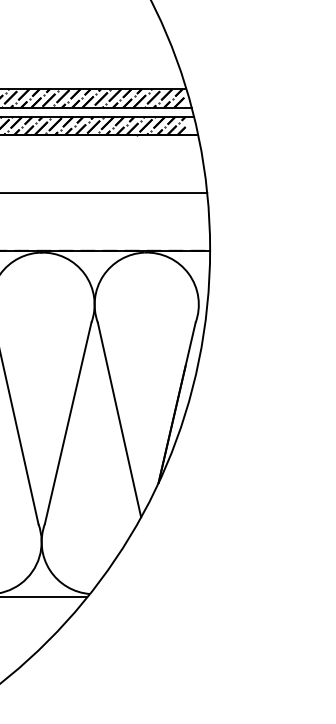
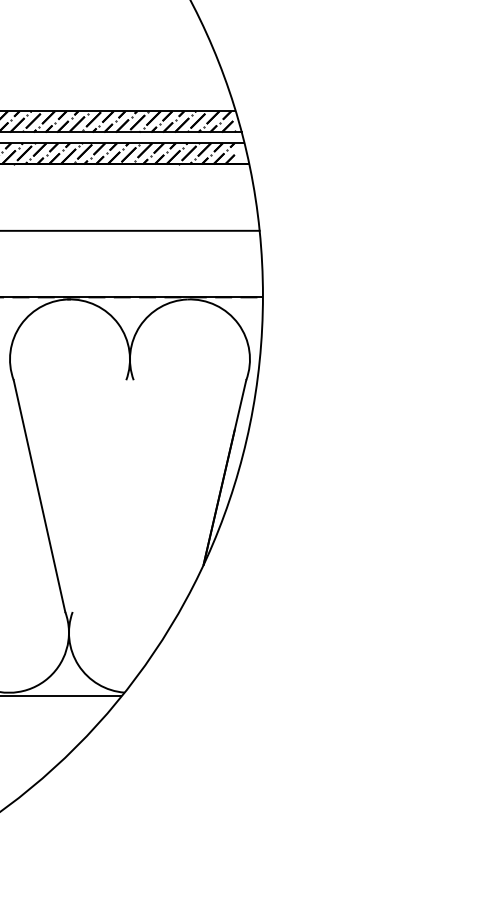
line: (119, 420) -> (158, 492), removed
line: (68, 422) -> (99, 495), removed

